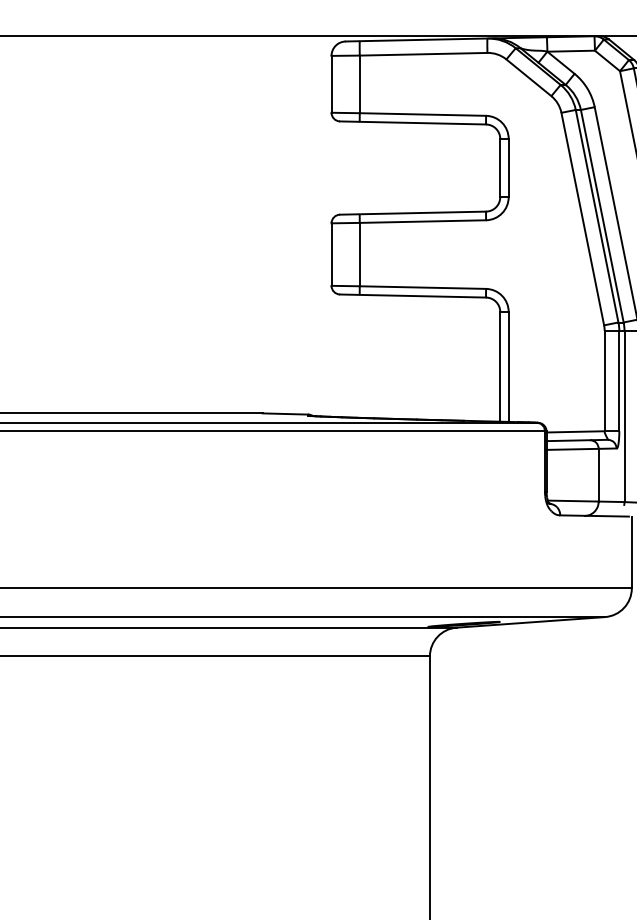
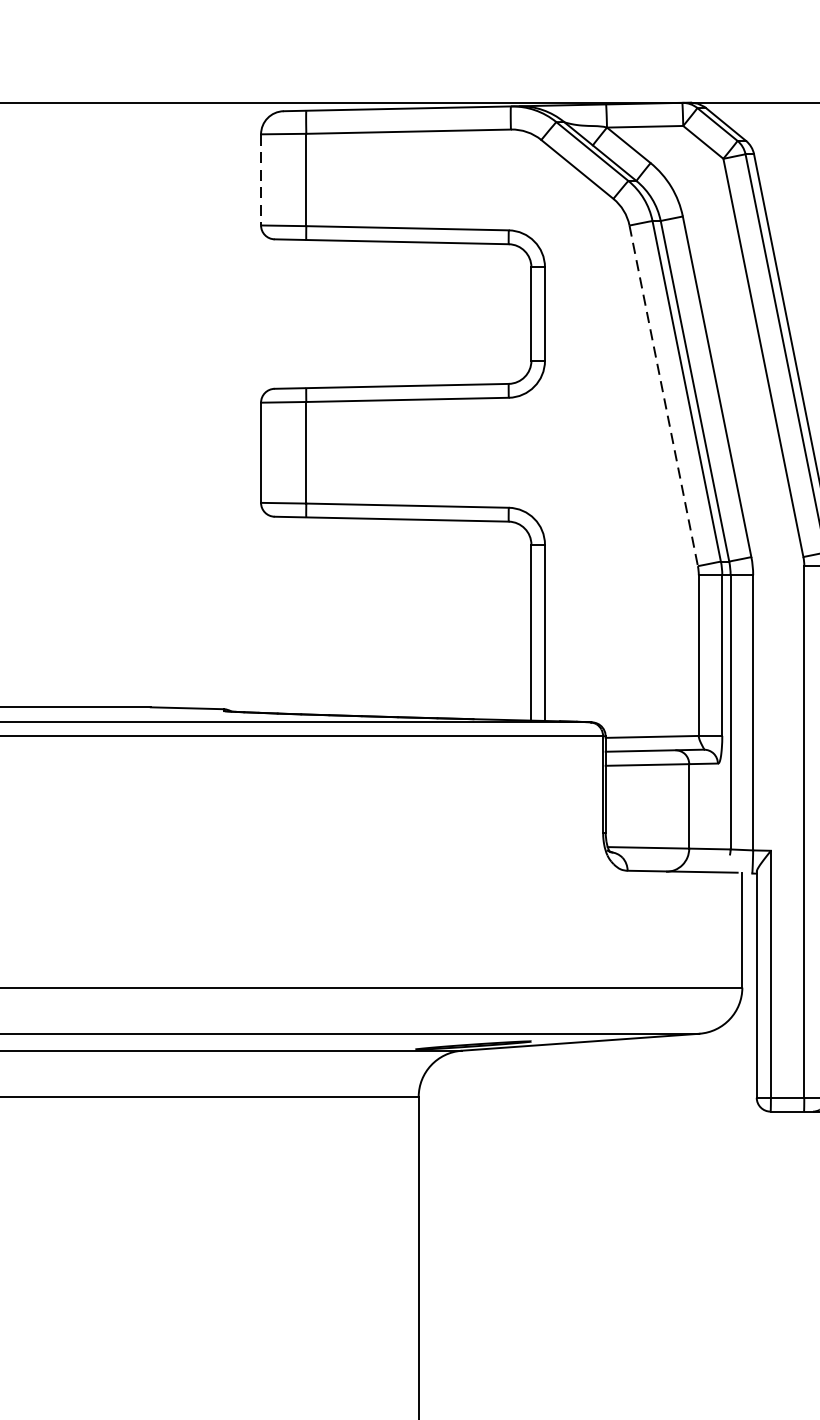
line: (331, 84) -> (260, 180), solid -> dashed
line: (582, 219) -> (663, 396), solid -> dashed

